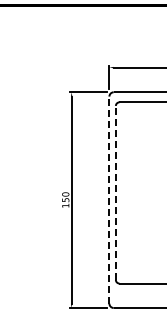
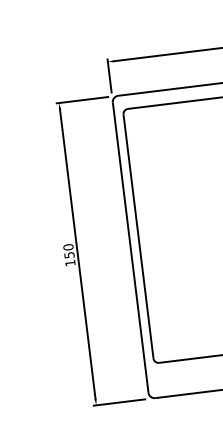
line: (115, 192) -> (137, 235), dashed -> solid
line: (109, 200) -> (130, 248), dashed -> solid

